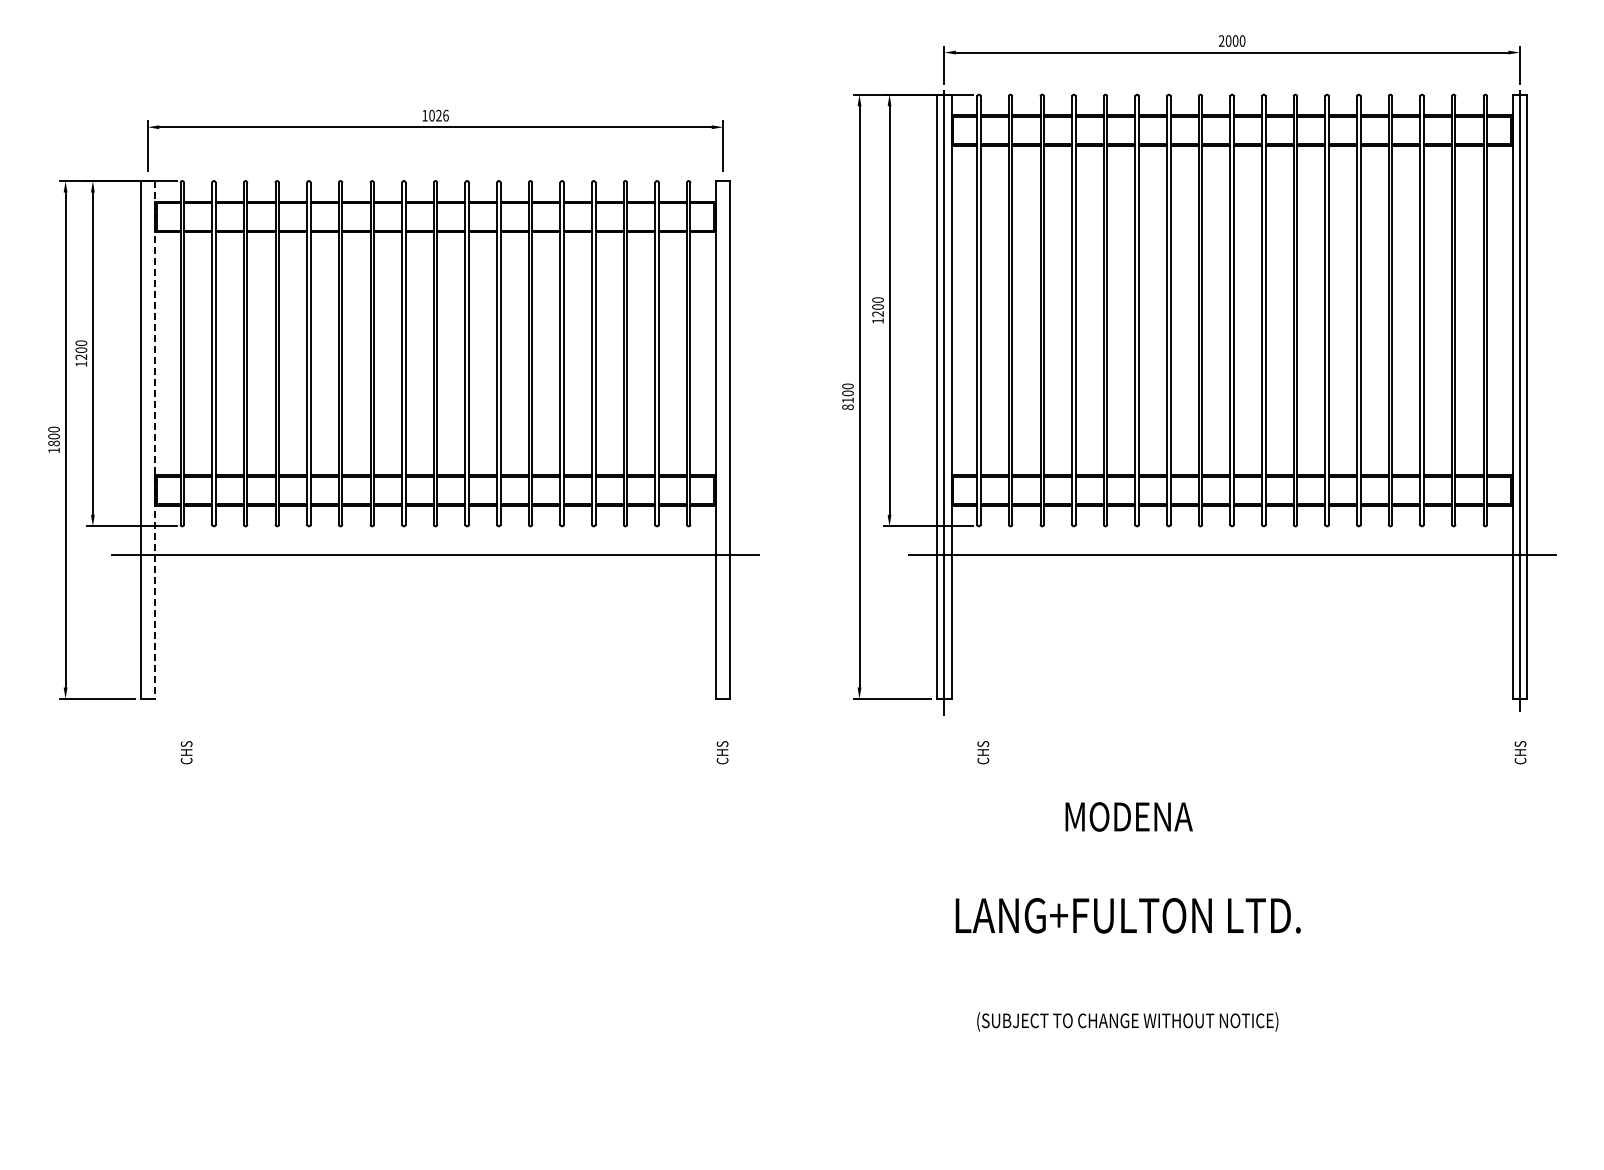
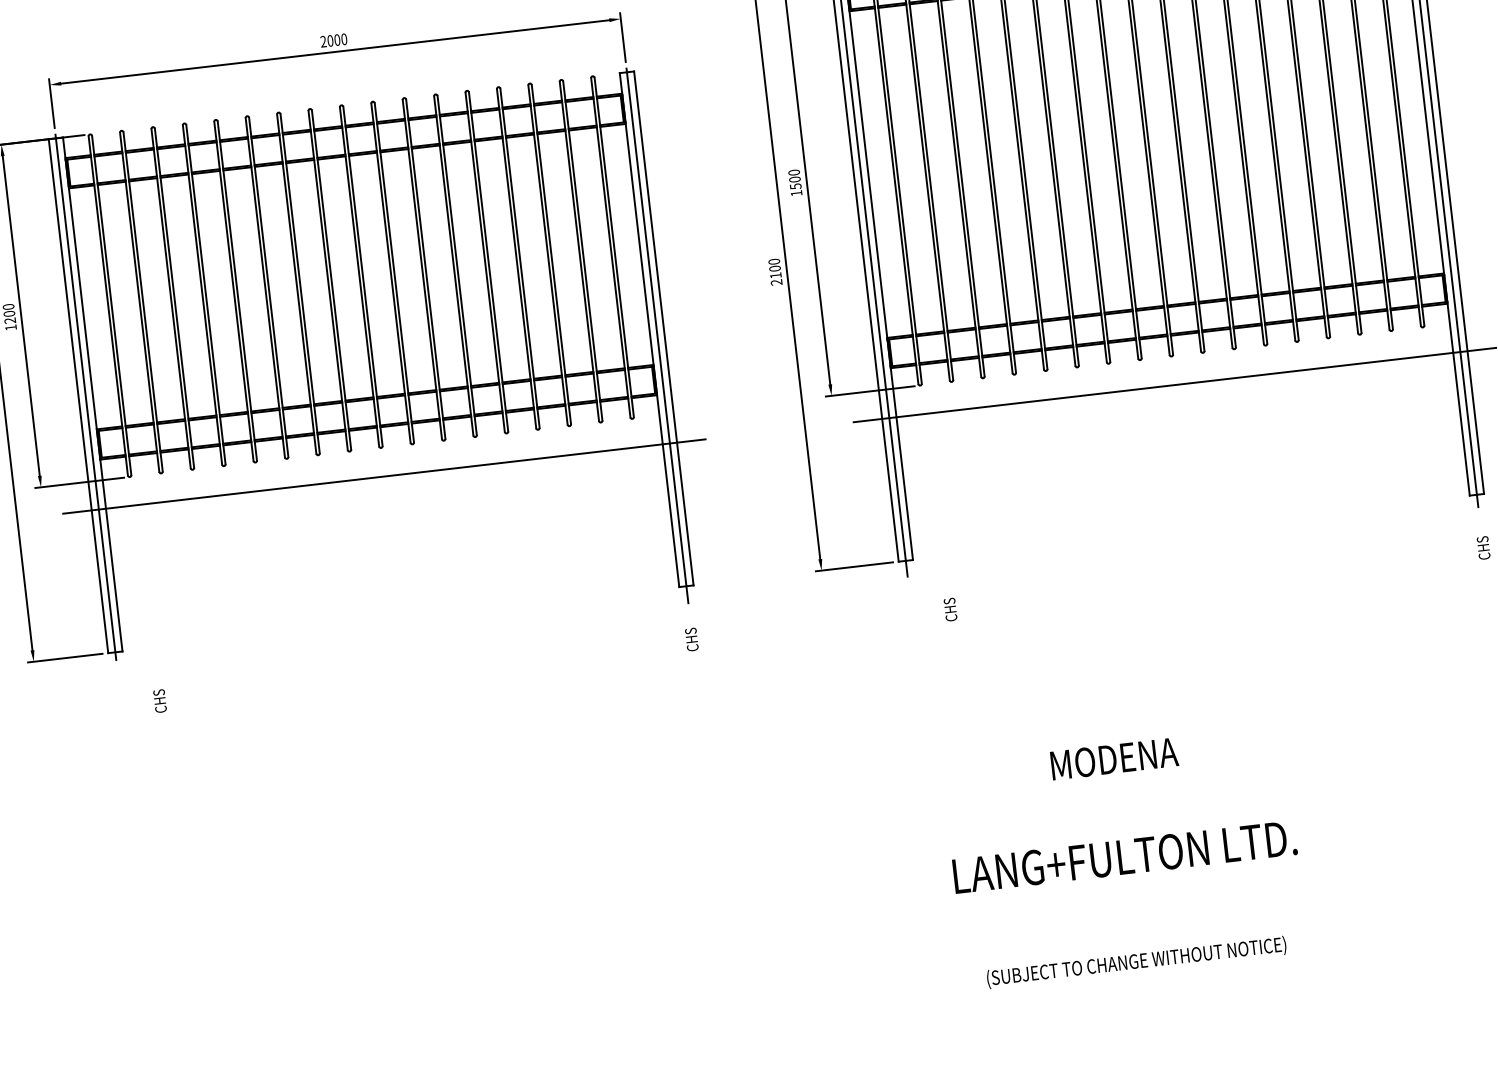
text: (435, 115) -> (333, 40), 1026 -> 2000
text: (877, 313) -> (795, 186), 1200 -> 1500
text: (847, 407) -> (776, 282), 8100 -> 2100
line: (154, 440) -> (92, 395), dashed -> solid
line: (147, 441) -> (85, 396), added
line: (723, 446) -> (657, 335), added
text: (1127, 916) -> (1124, 857), moved

